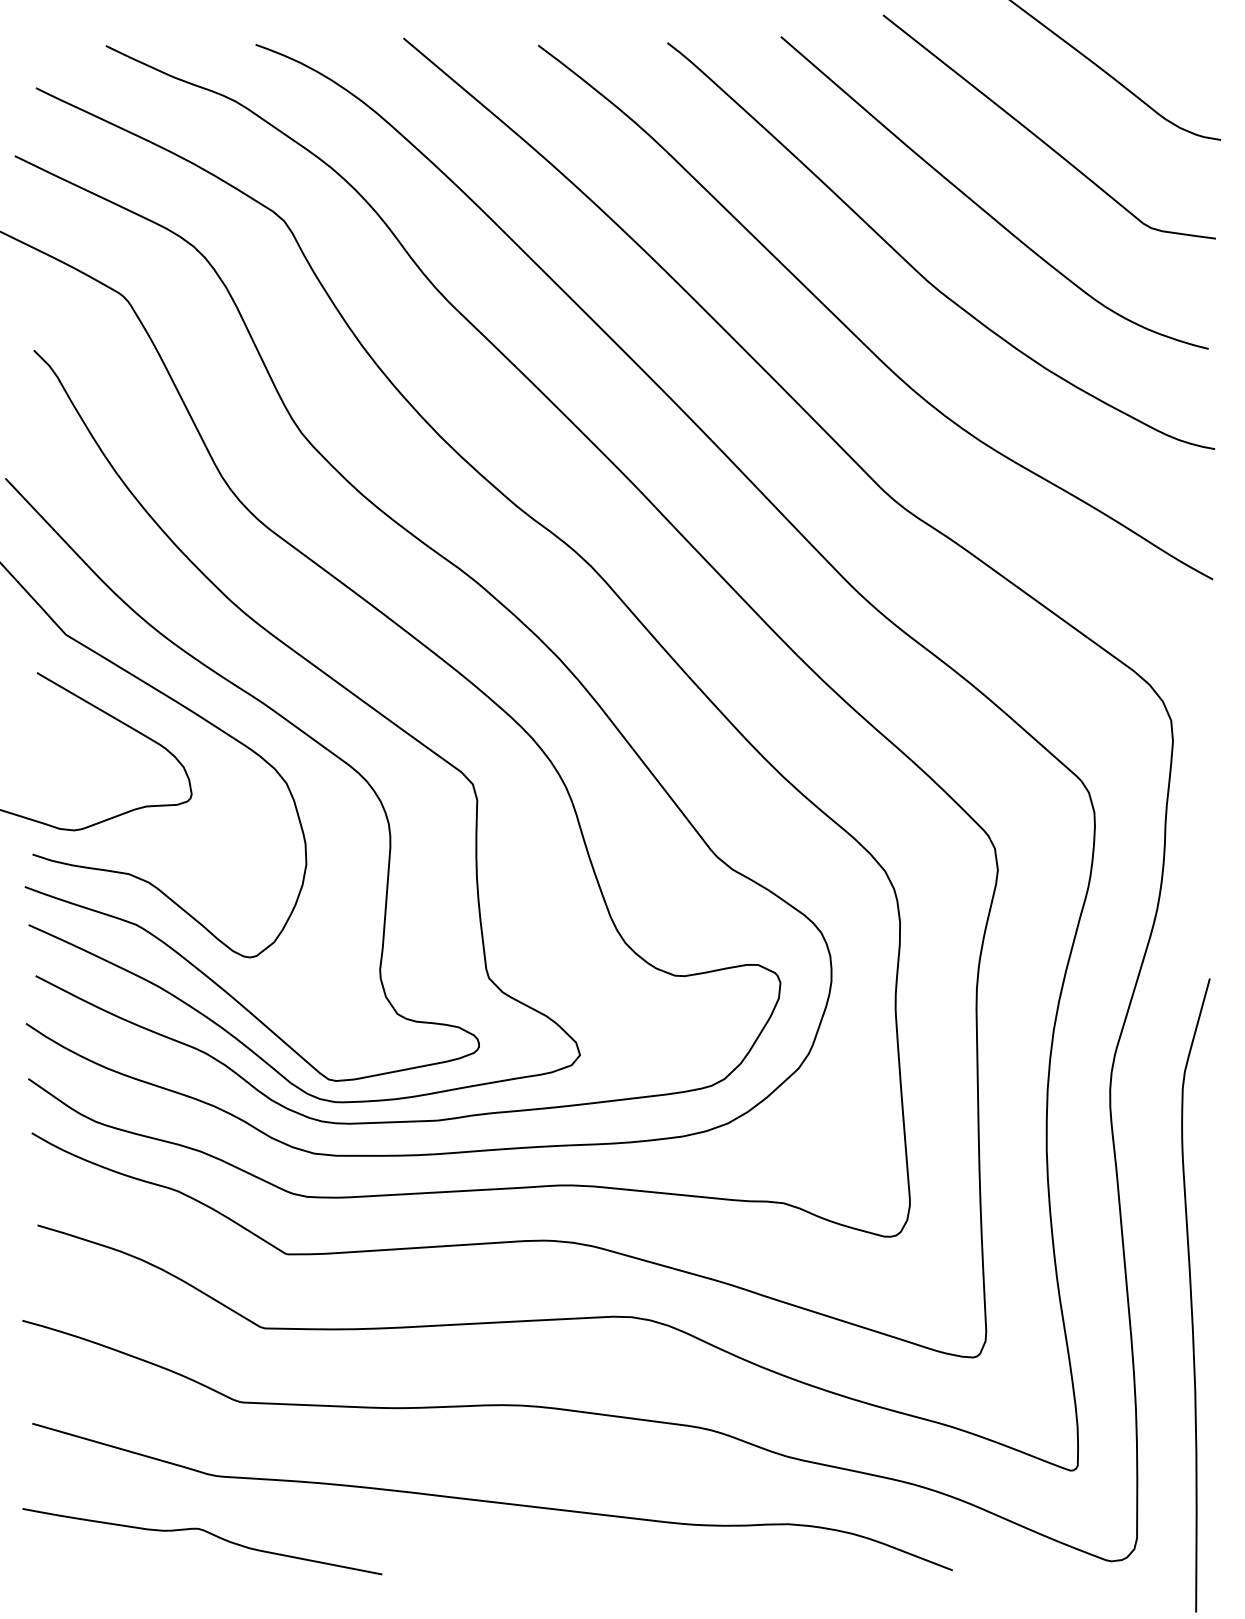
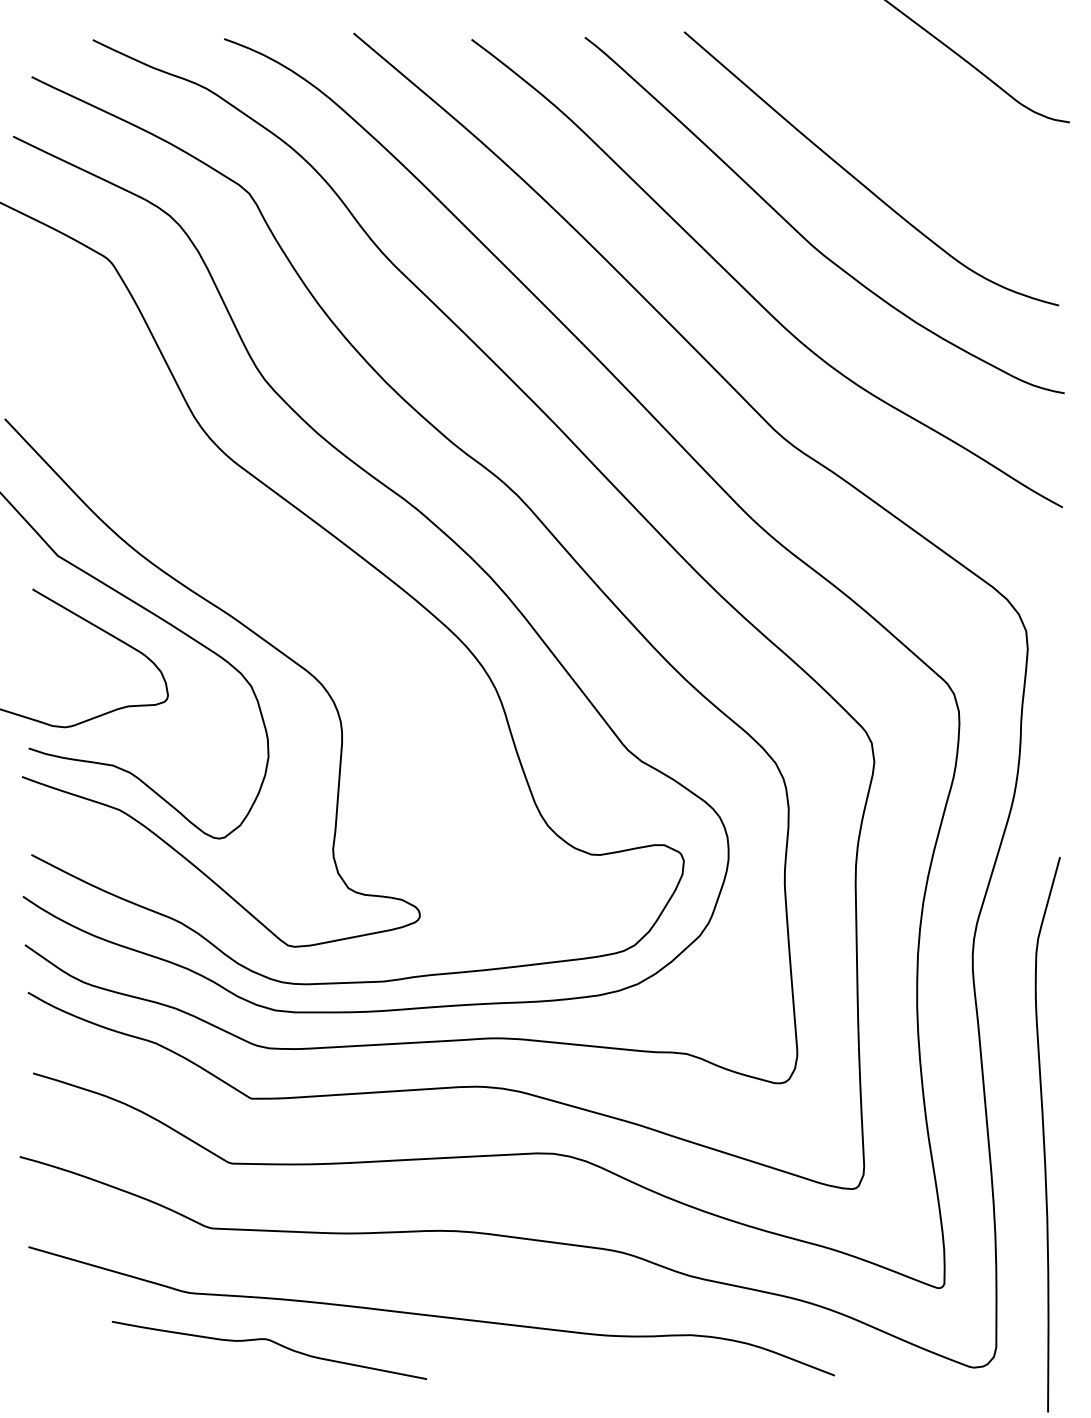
curve: (1038, 136) -> (909, 119), removed
curve: (335, 682) -> (294, 597), removed
curve: (207, 1533) -> (273, 1343), moved

